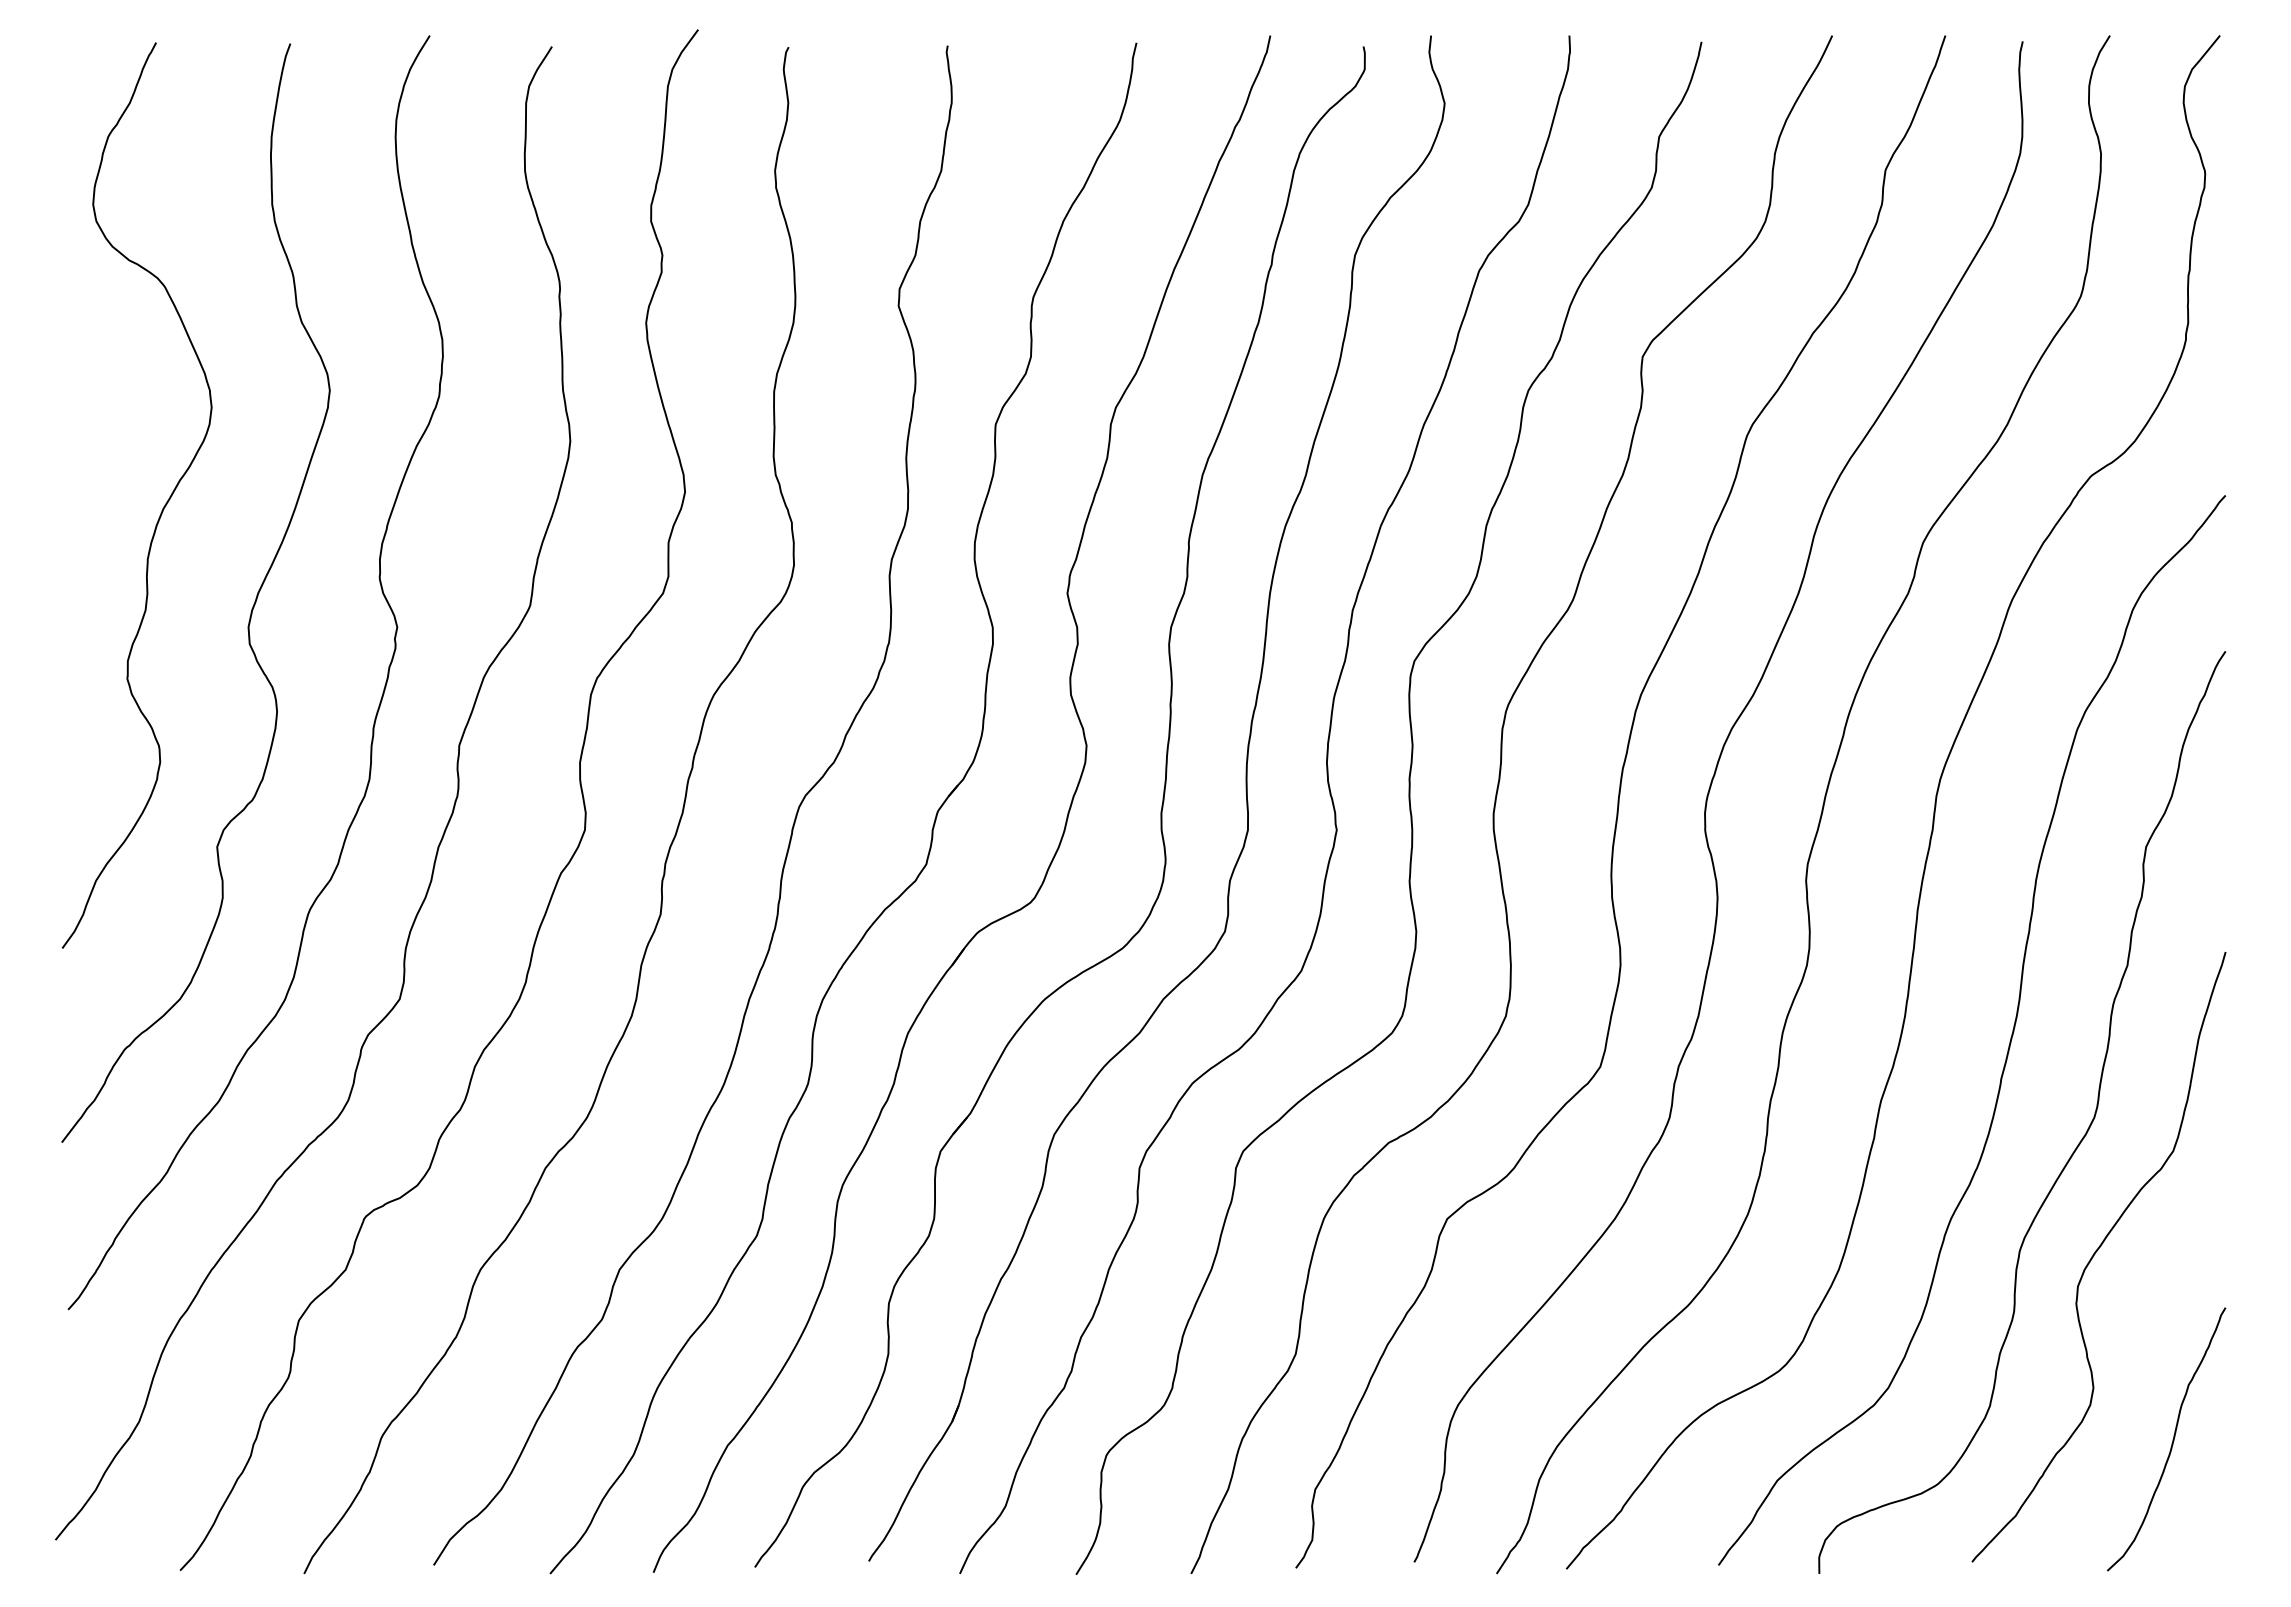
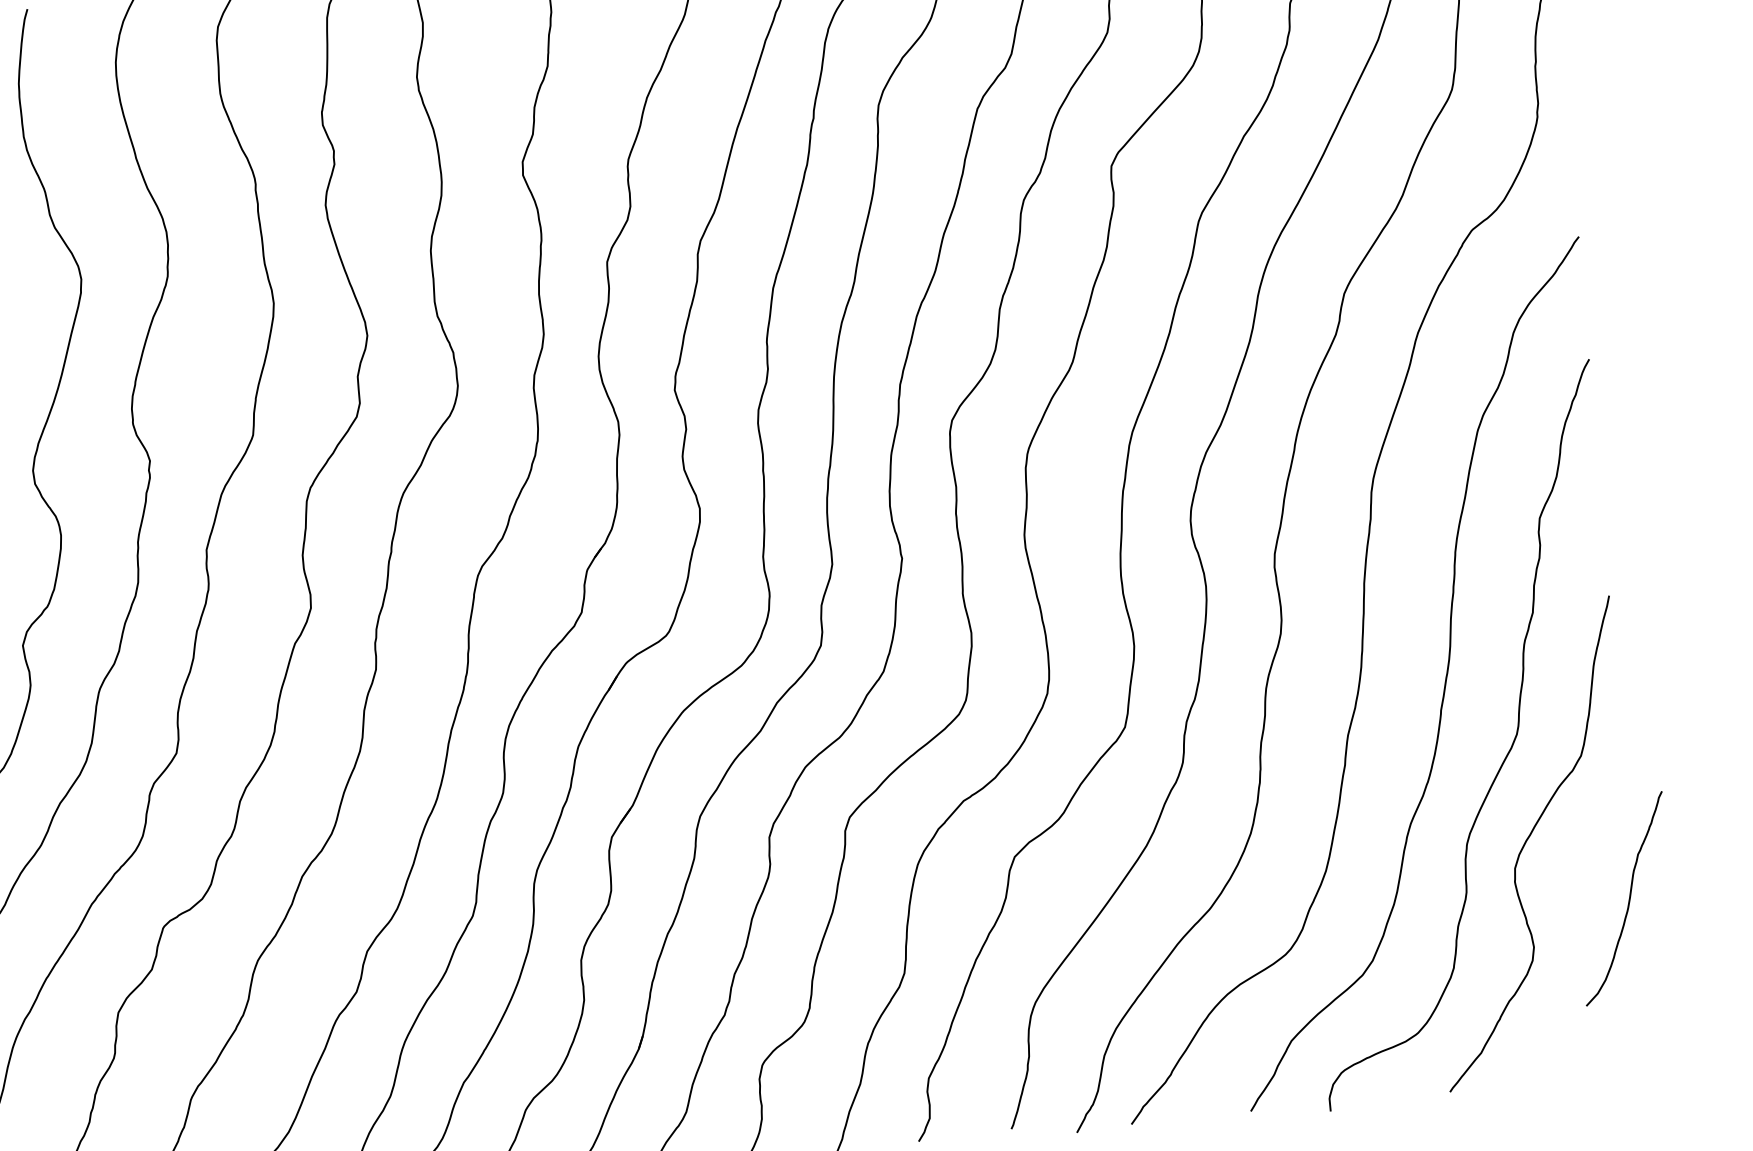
curve: (2172, 1439) -> (1628, 898), moved

